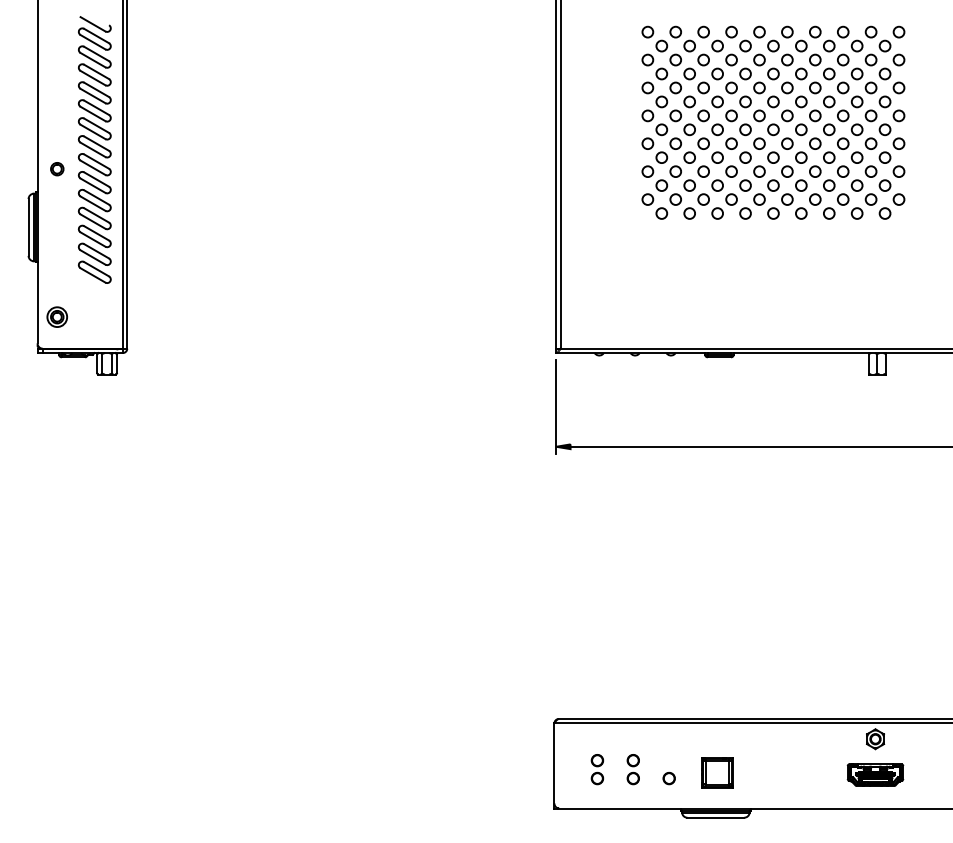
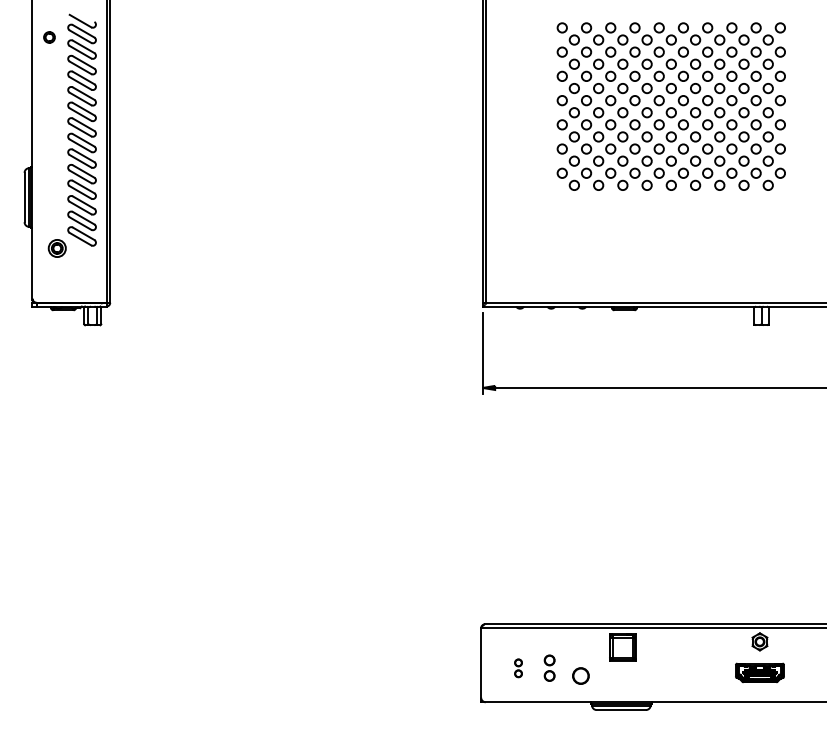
part: (57, 169) -> (49, 37), moved
part: (56, 316) -> (56, 247), moved
part: (597, 769) -> (518, 668), size x0.7
part: (717, 772) -> (622, 647), moved
part: (668, 778) -> (580, 675), size x1.6

